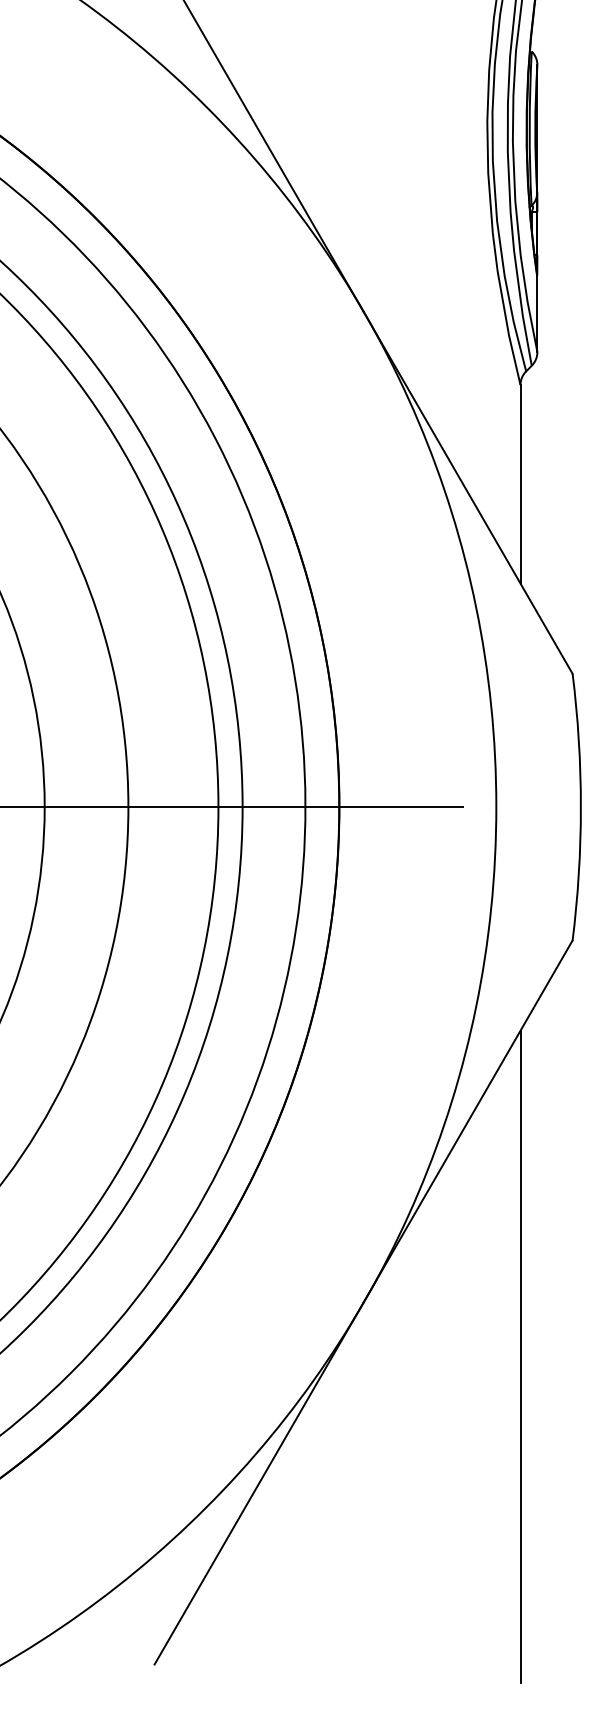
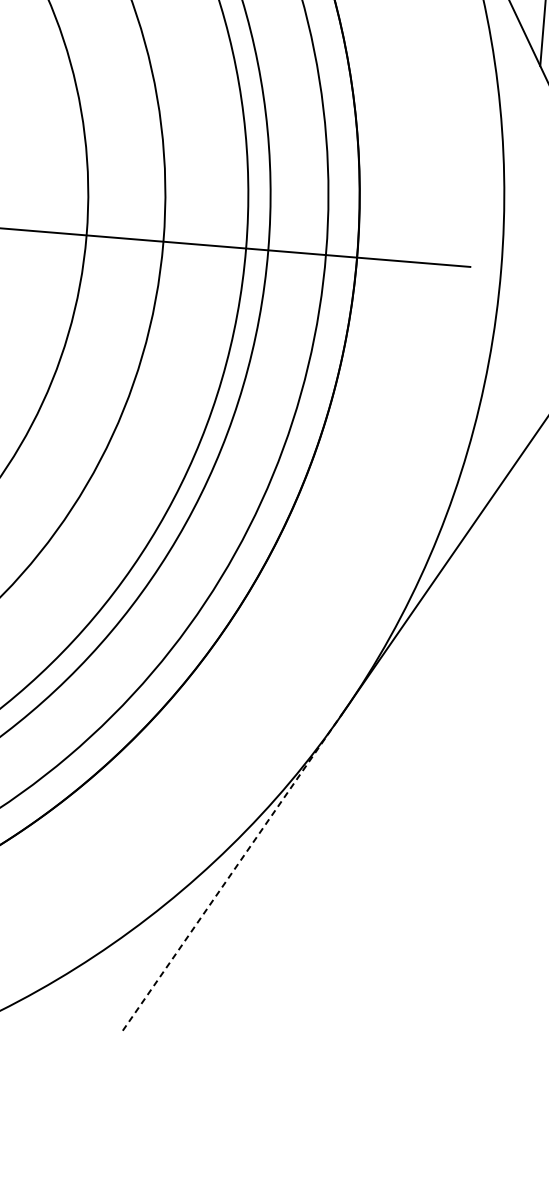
line: (520, 1356) -> (481, 775), removed
line: (259, 1483) -> (232, 872), solid -> dashed

